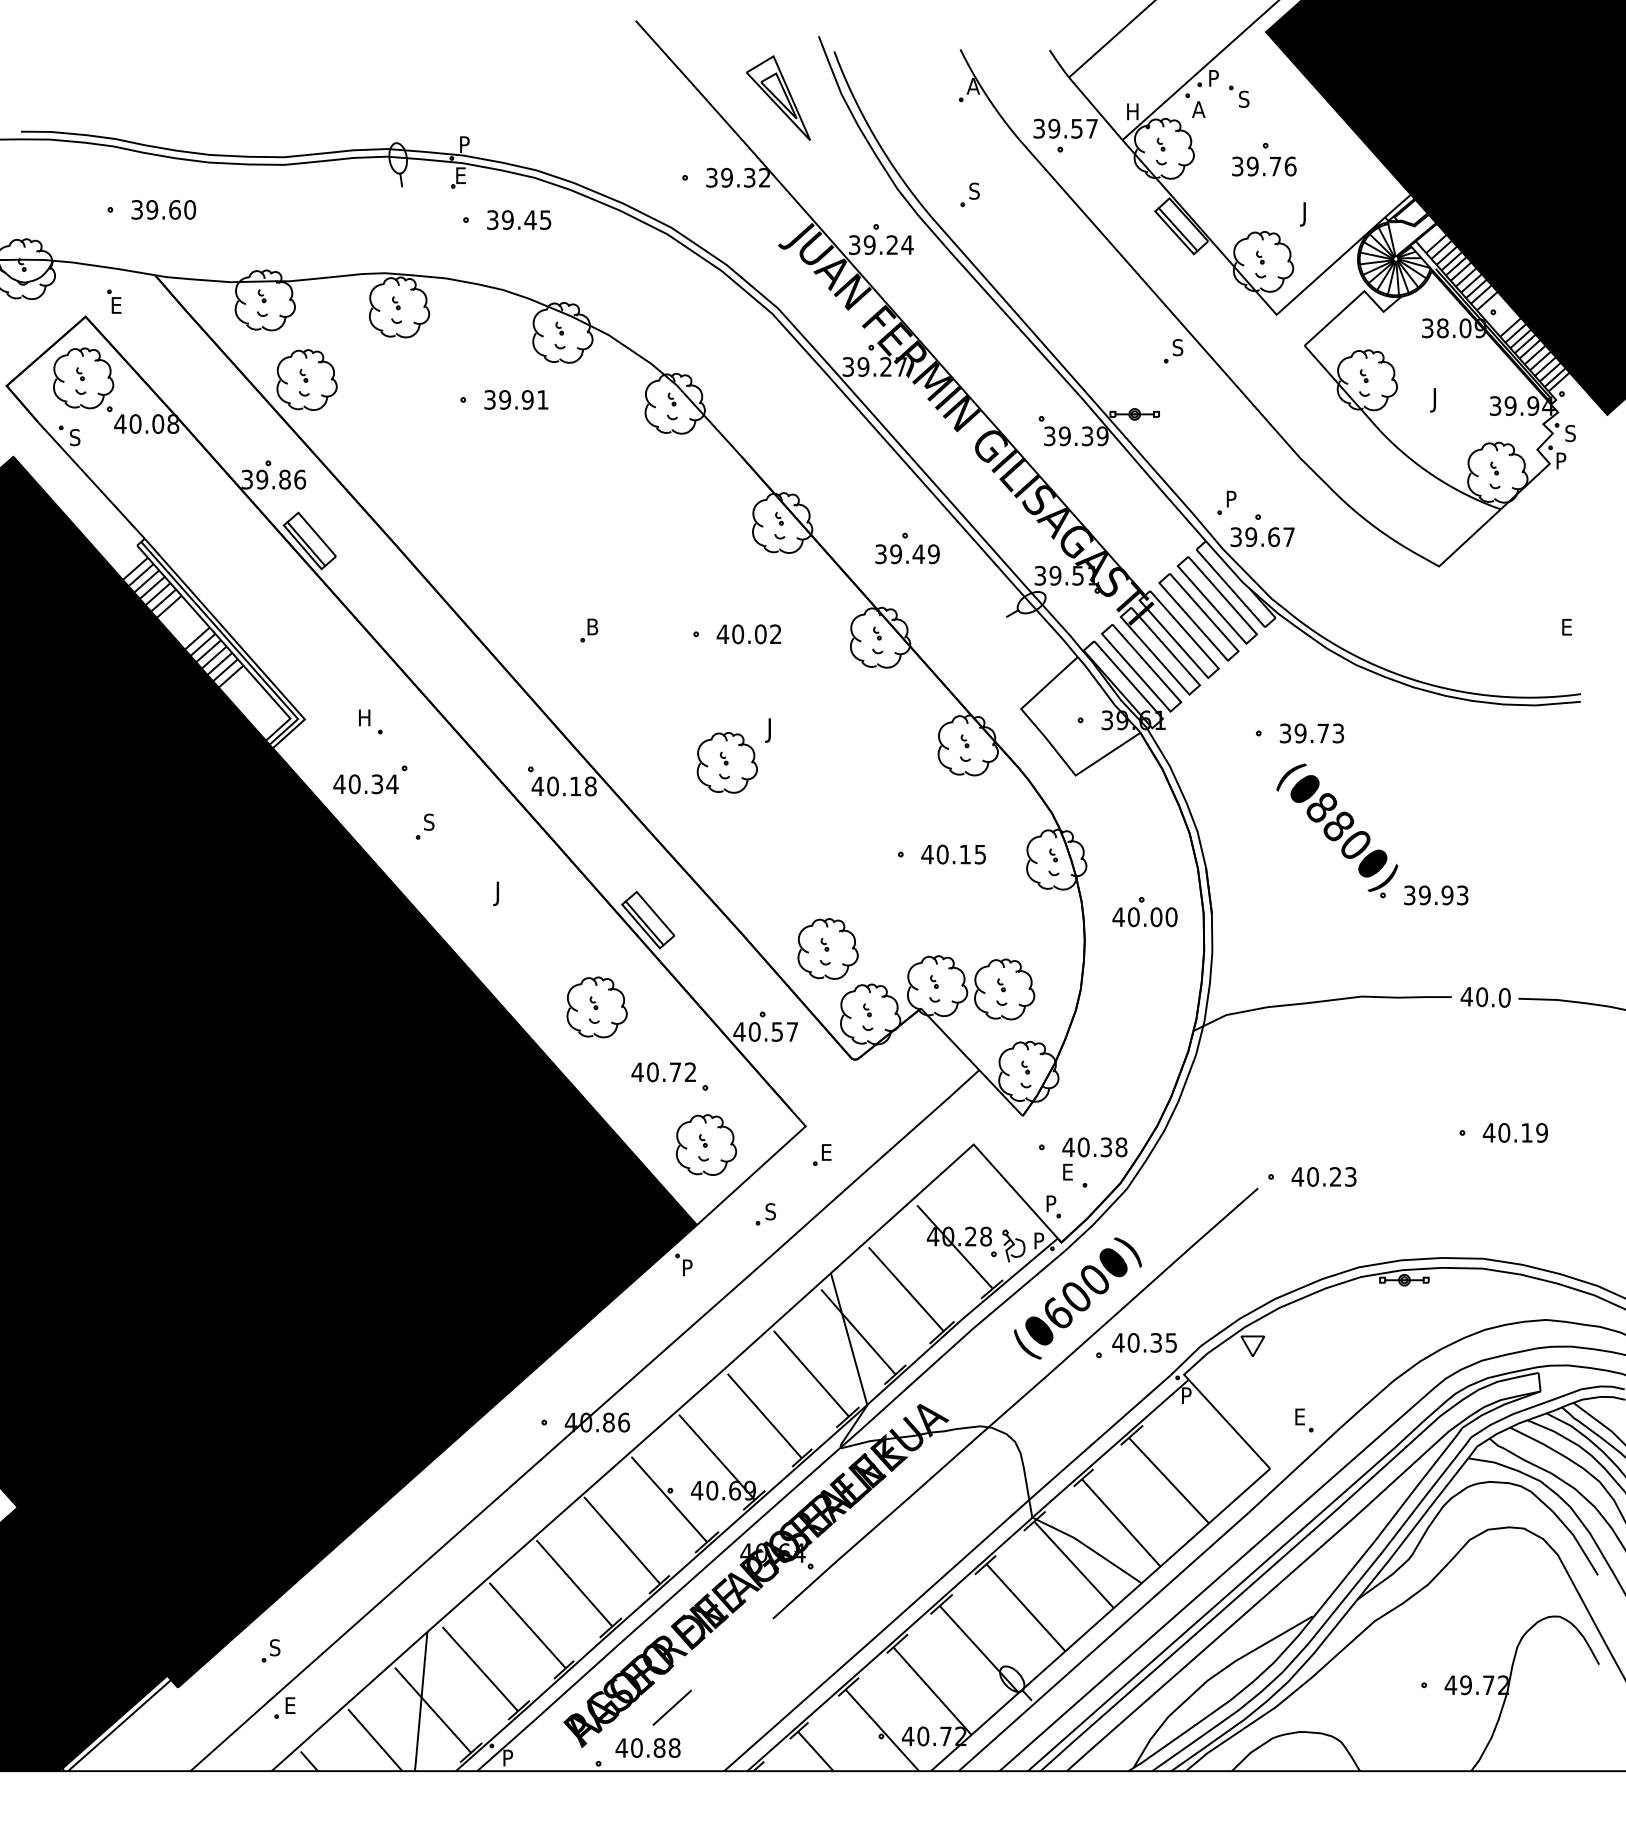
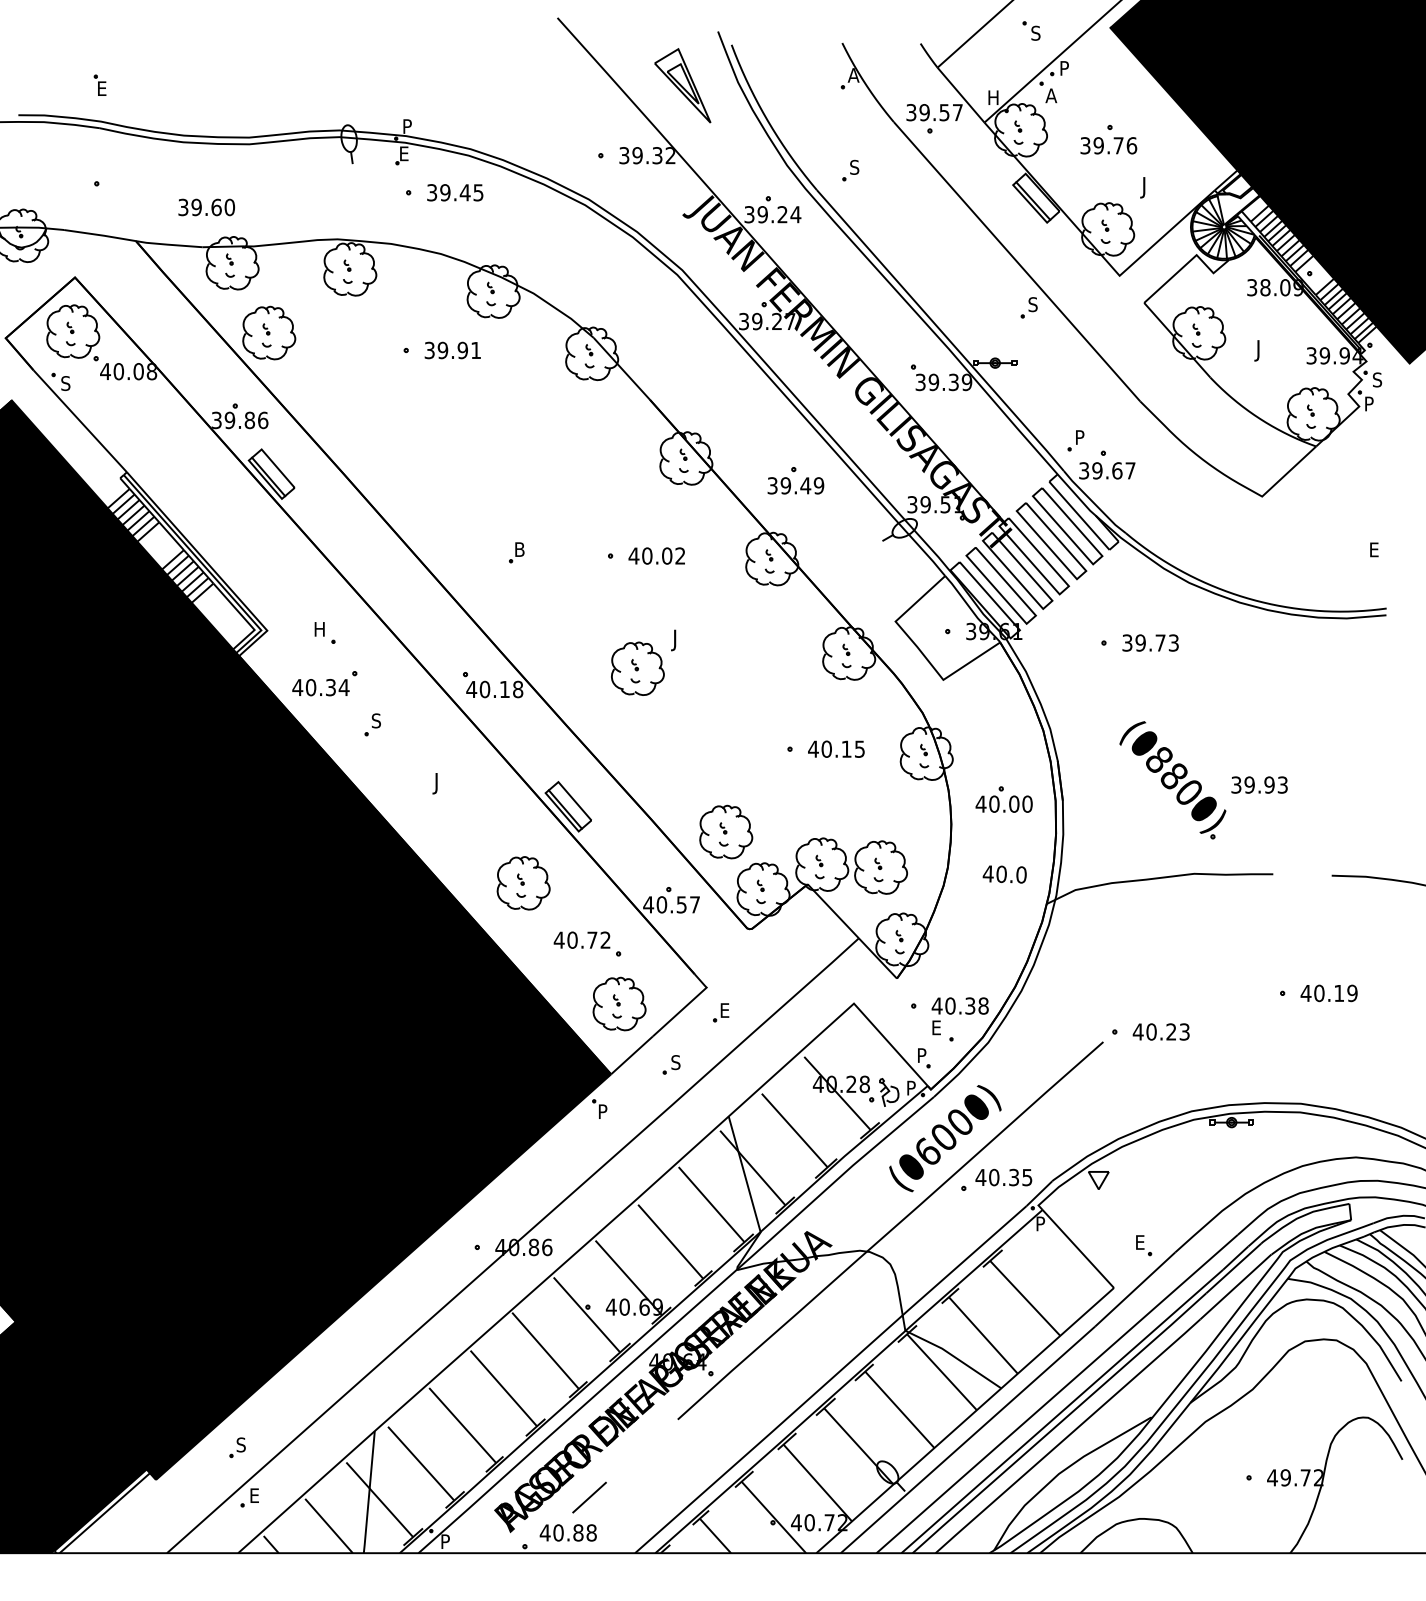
part: (1239, 96) -> (1031, 30), moved
text: (163, 209) -> (206, 207), moved
part: (114, 301) -> (100, 85), moved
part: (1337, 830) -> (1173, 779), moved
text: (1485, 997) -> (1004, 874), moved

